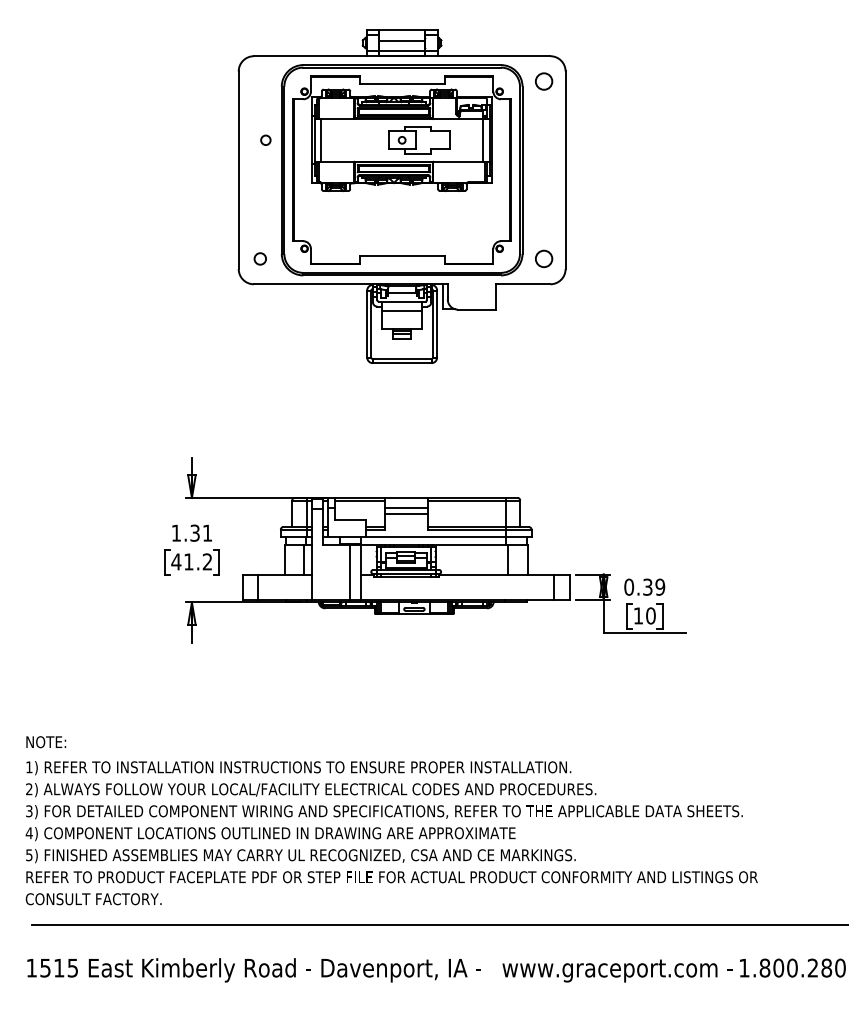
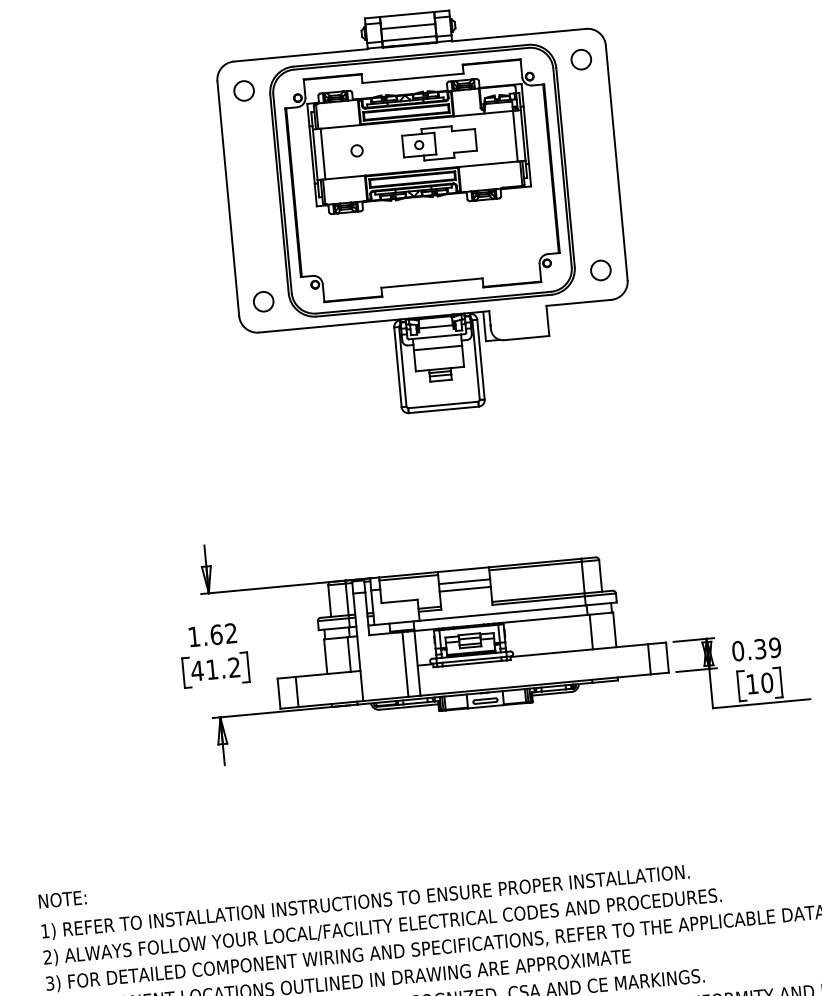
circle: (260, 81) -> (244, 90), added
circle: (265, 139) -> (356, 149), moved
circle: (260, 258) -> (263, 301), size x1.43
text: (200, 532) -> (222, 633), 1.31 -> 1.62

